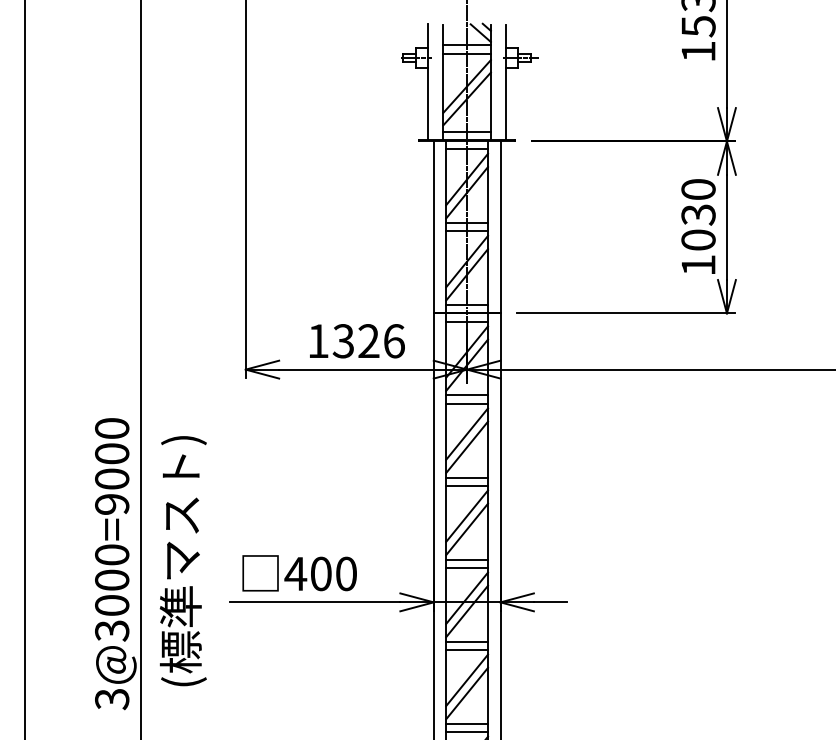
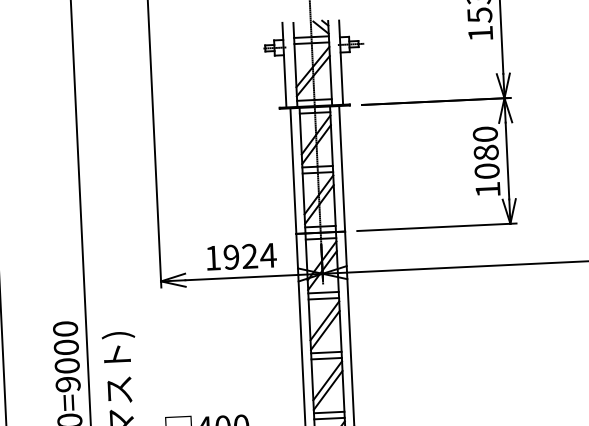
text: (698, 214) -> (486, 152), 1030 -> 1080
text: (368, 341) -> (249, 256), 1326 -> 1924

